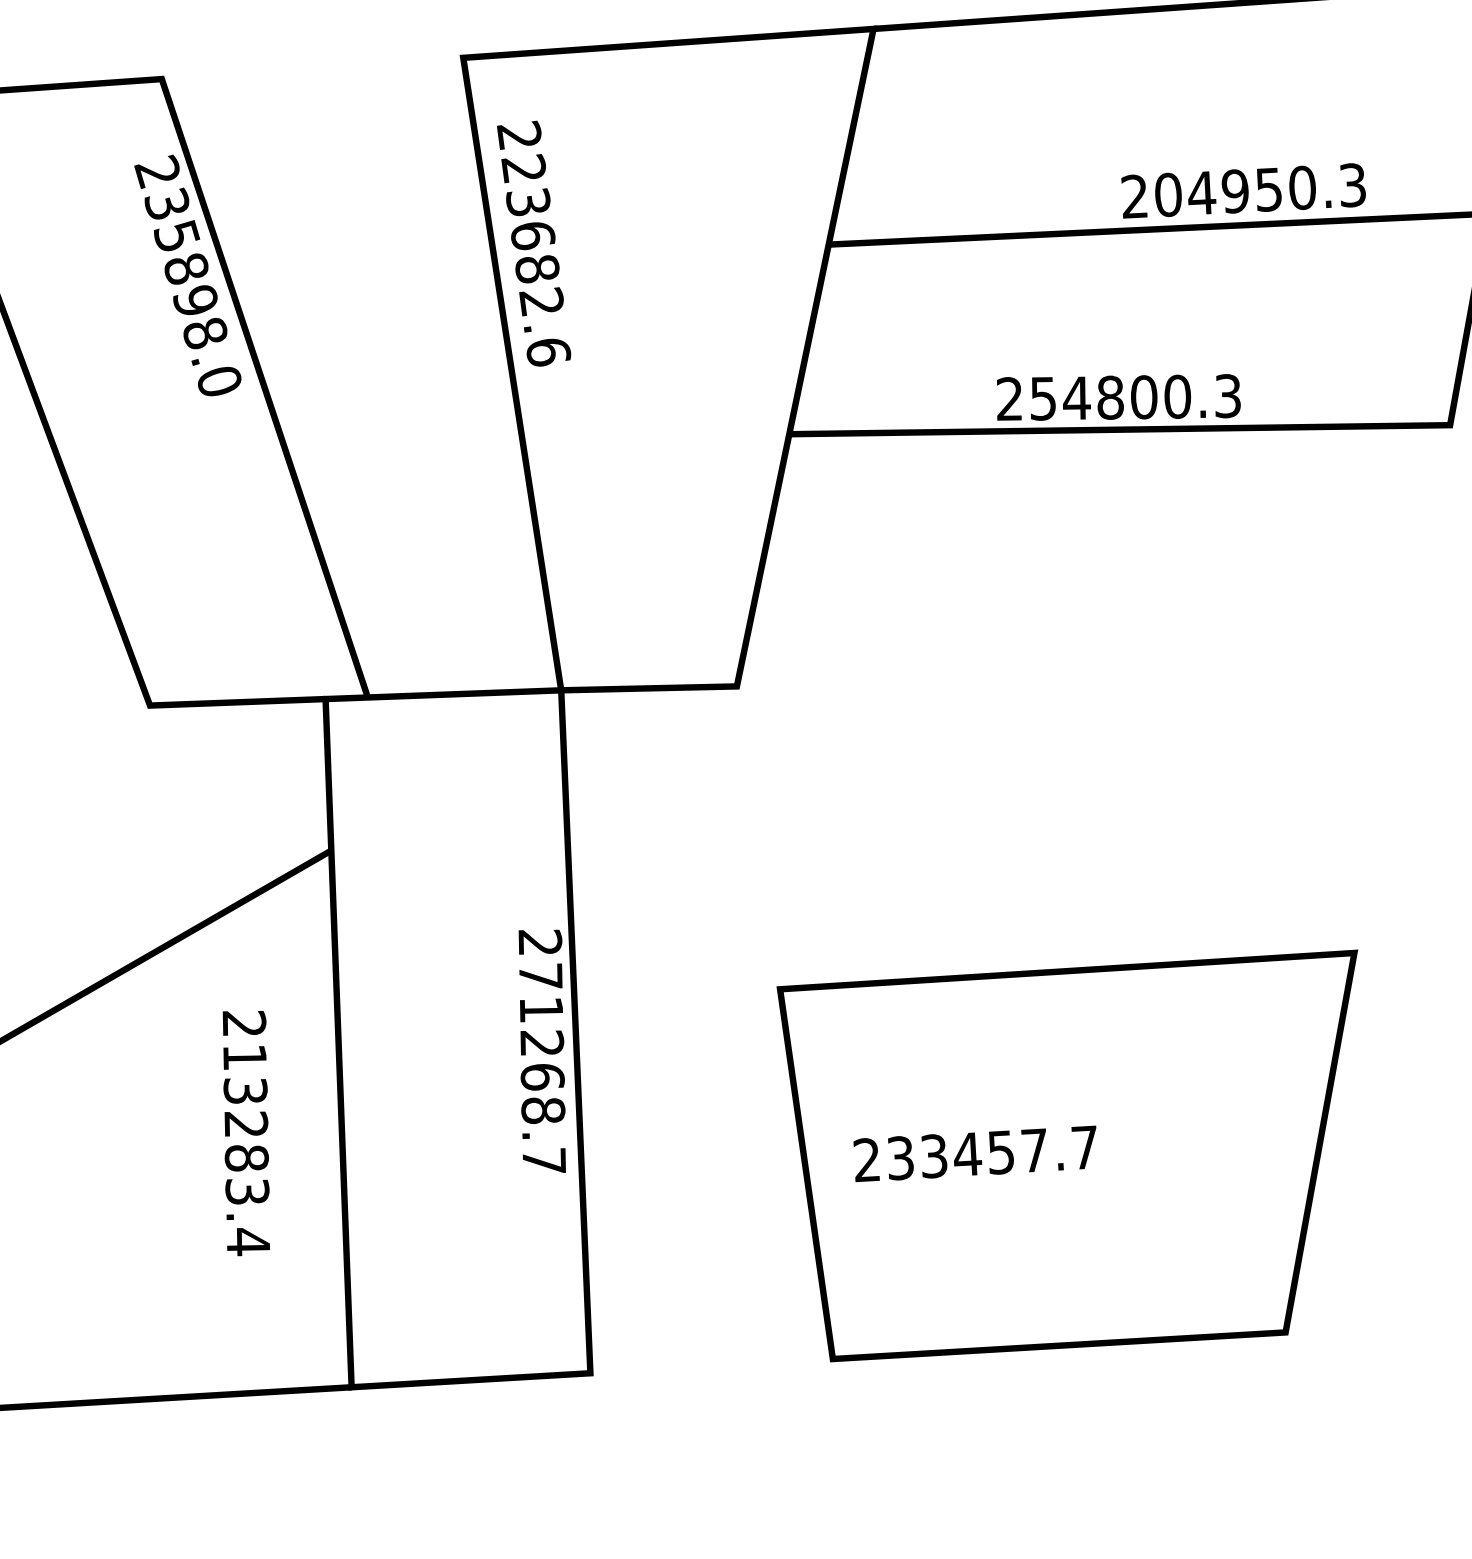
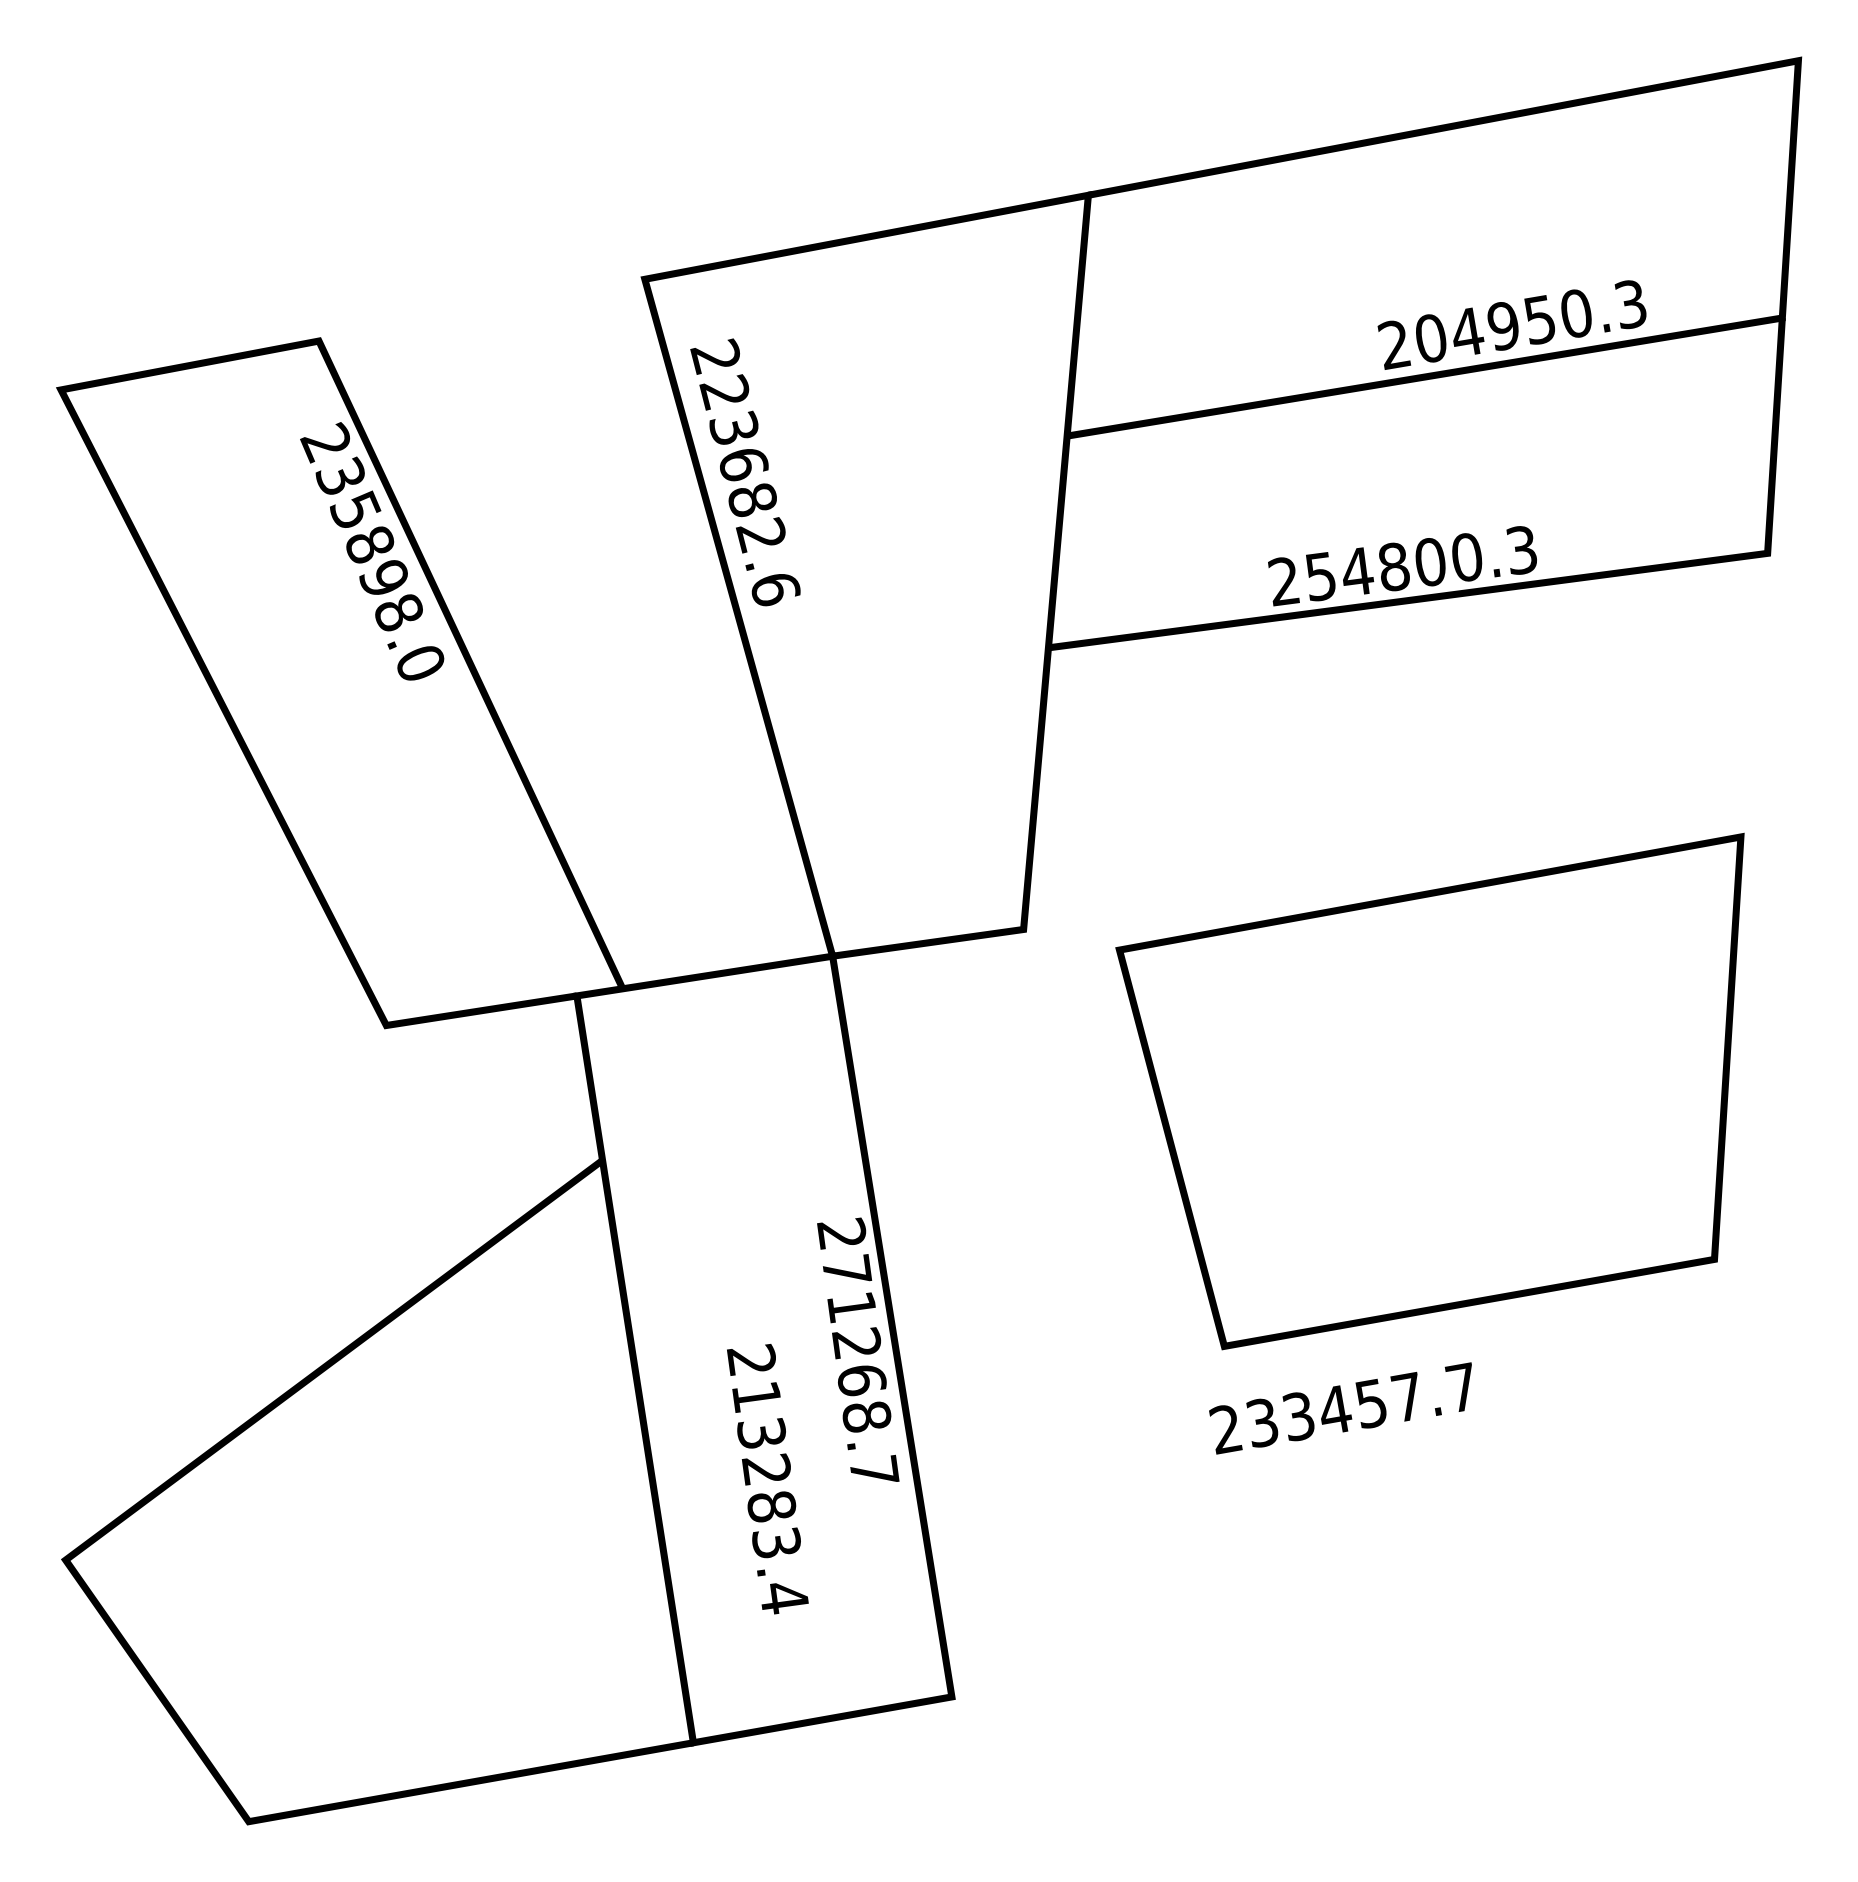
text: (245, 1133) -> (767, 1479), moved
part: (1045, 1150) -> (1429, 1091), moved

